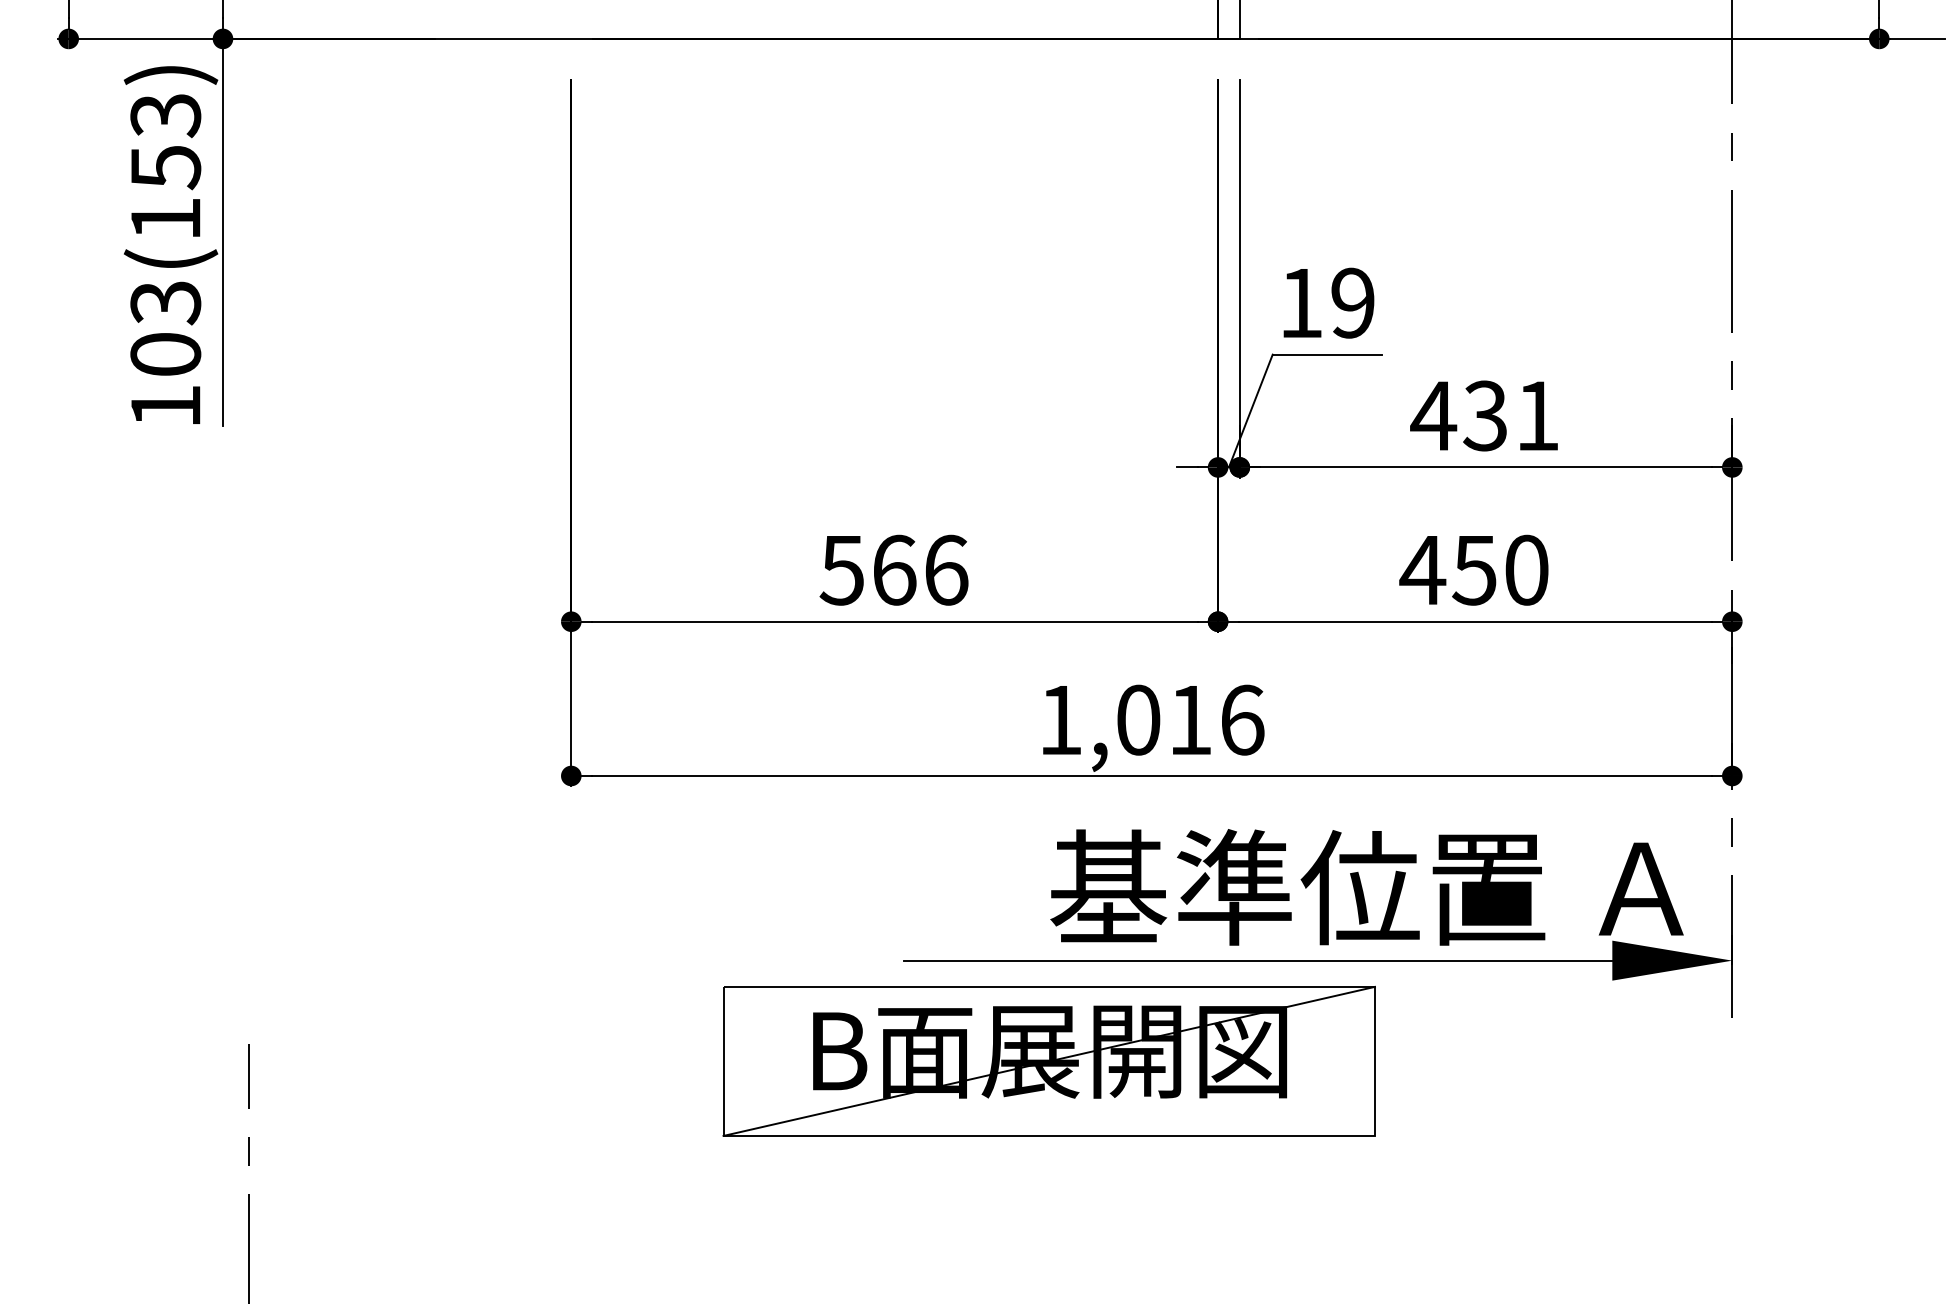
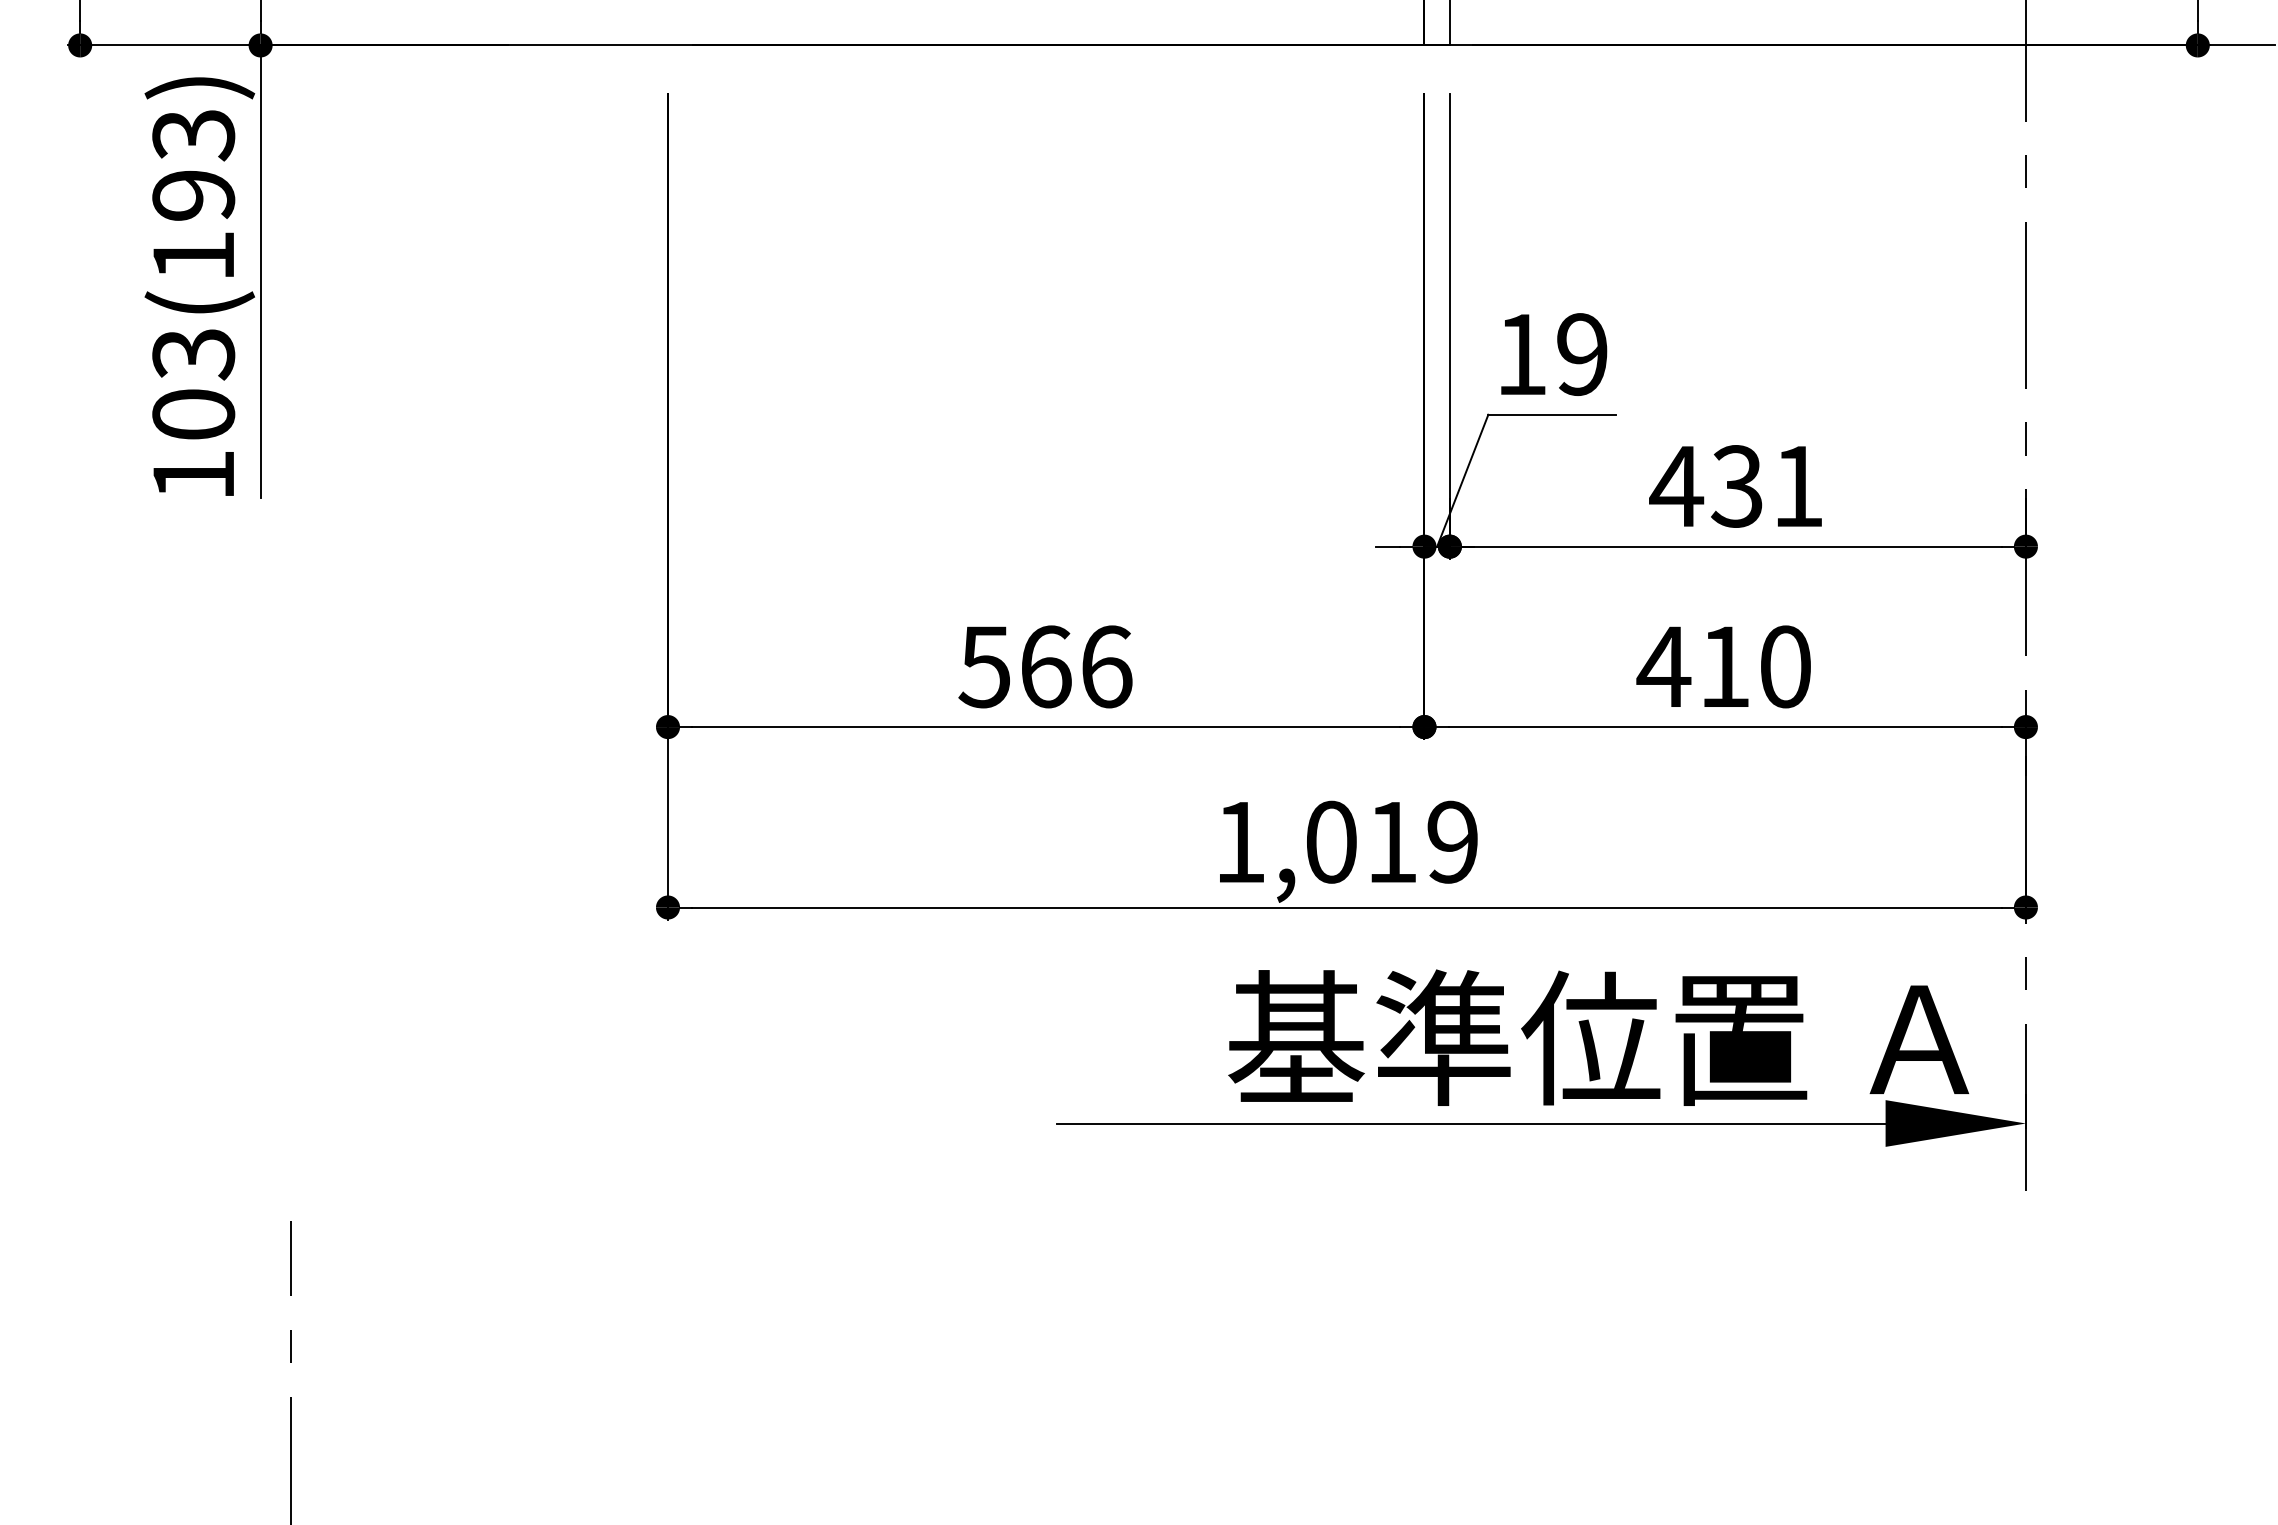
text: (165, 168) -> (193, 196), 103(153) -> 103(193)
text: (1474, 570) -> (1724, 667), 450 -> 410
text: (1242, 719) -> (1453, 841), 1,016 -> 1,019
part: (1048, 1060) -> (1226, 1240), removed

